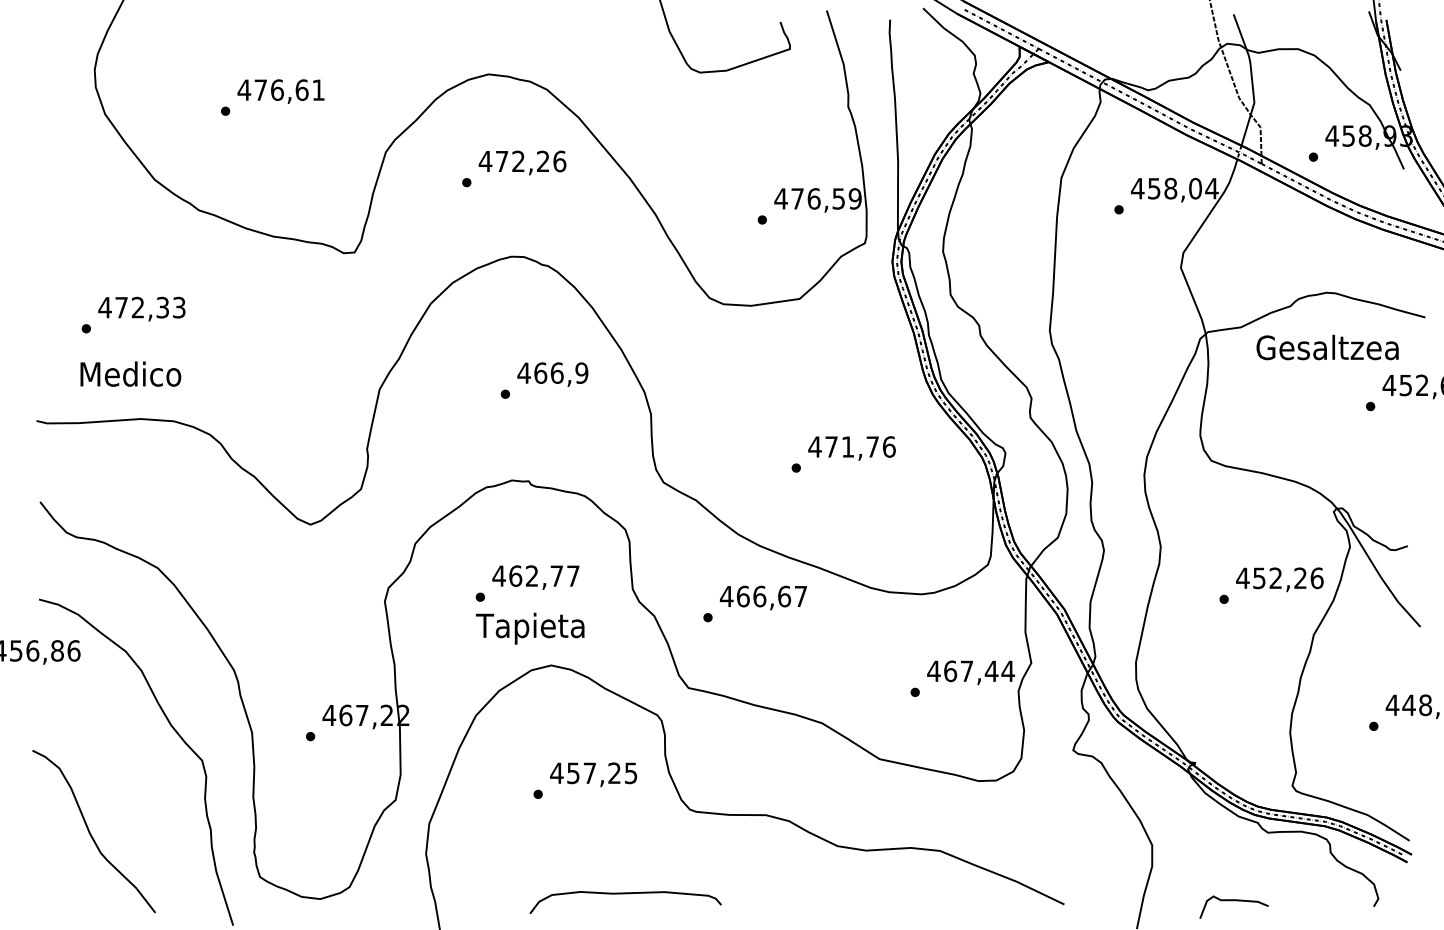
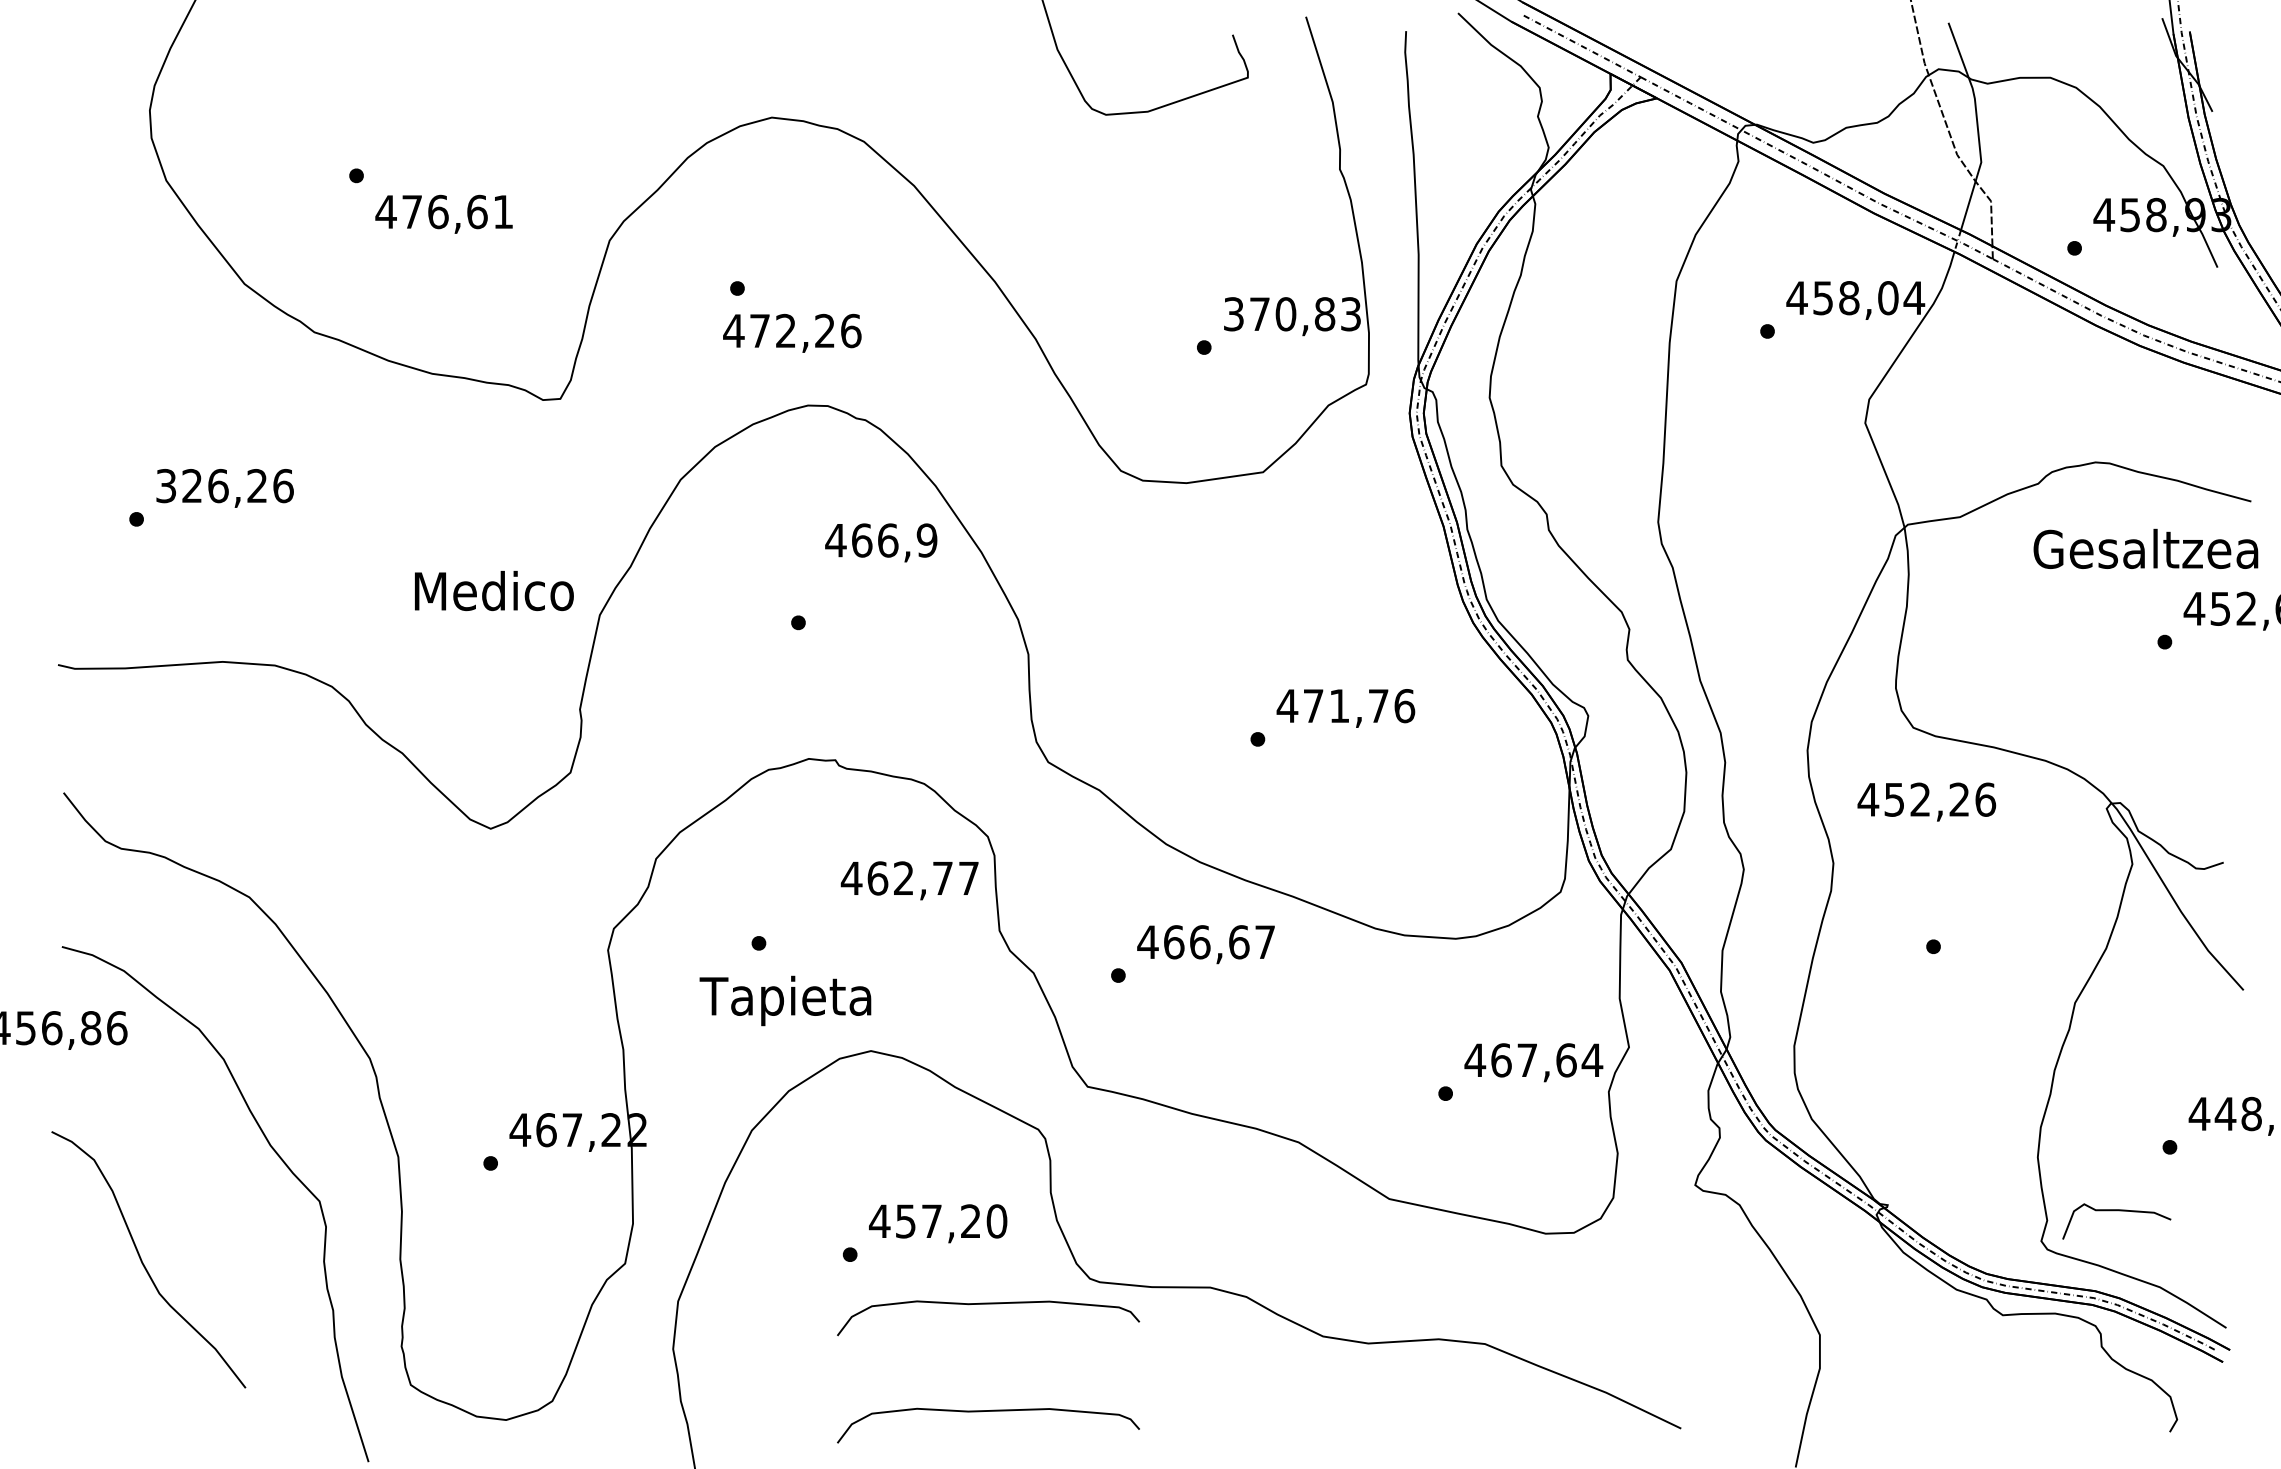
text: (280, 91) -> (443, 214), moved
text: (522, 162) -> (792, 332), moved
text: (817, 198) -> (1291, 313), 476,59 -> 370,83
text: (141, 307) -> (223, 485), 472,33 -> 326,26
text: (1327, 347) -> (2145, 548), moved
text: (130, 373) -> (493, 589), moved
text: (552, 374) -> (880, 542), moved
text: (535, 577) -> (909, 880), moved
text: (1279, 579) -> (1926, 801), moved
text: (529, 628) -> (784, 1000), moved
text: (991, 671) -> (1566, 1060), 467,44 -> 467,64
text: (630, 773) -> (995, 1221), 457,25 -> 457,20
curve: (625, 826) -> (988, 1305), added
curve: (90, 831) -> (143, 1259), moved
curve: (1233, 901) -> (2115, 1212), moved

